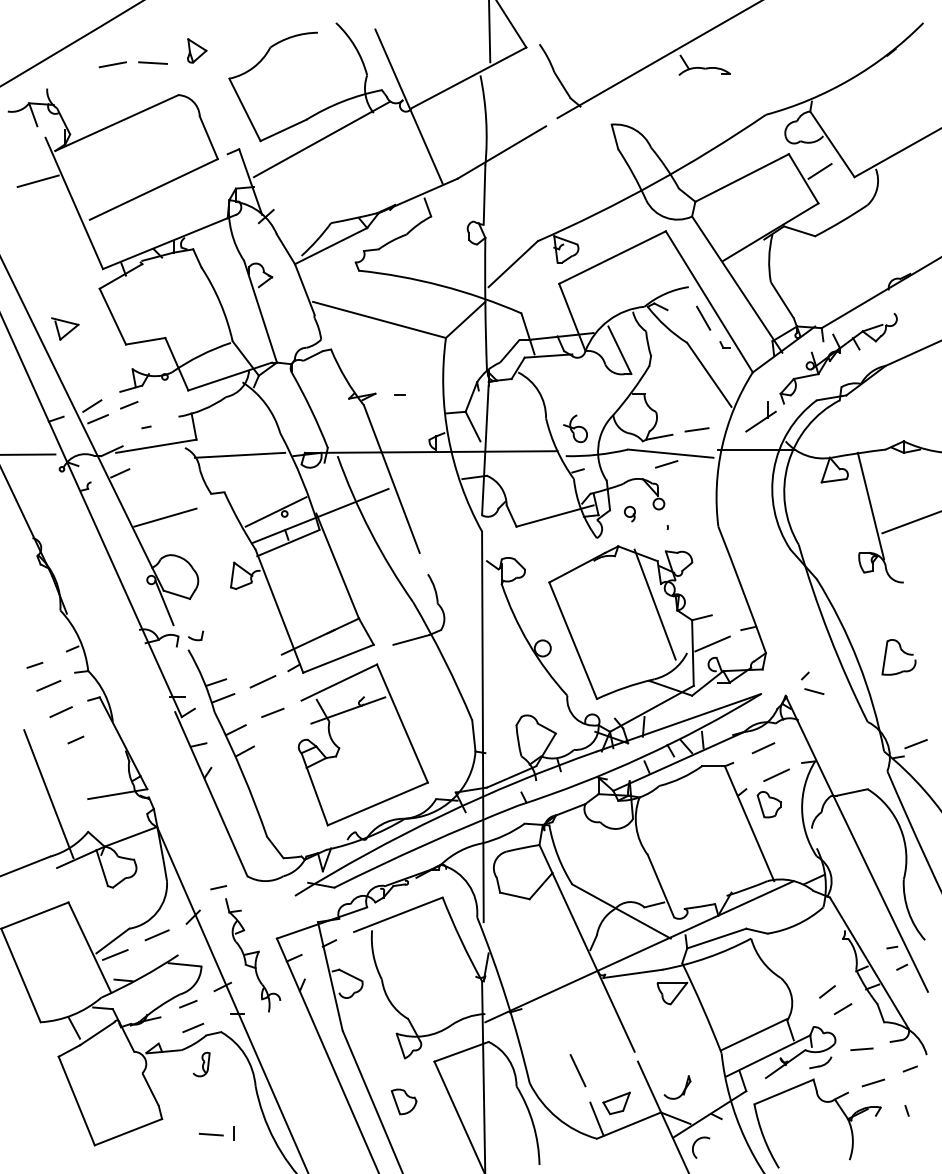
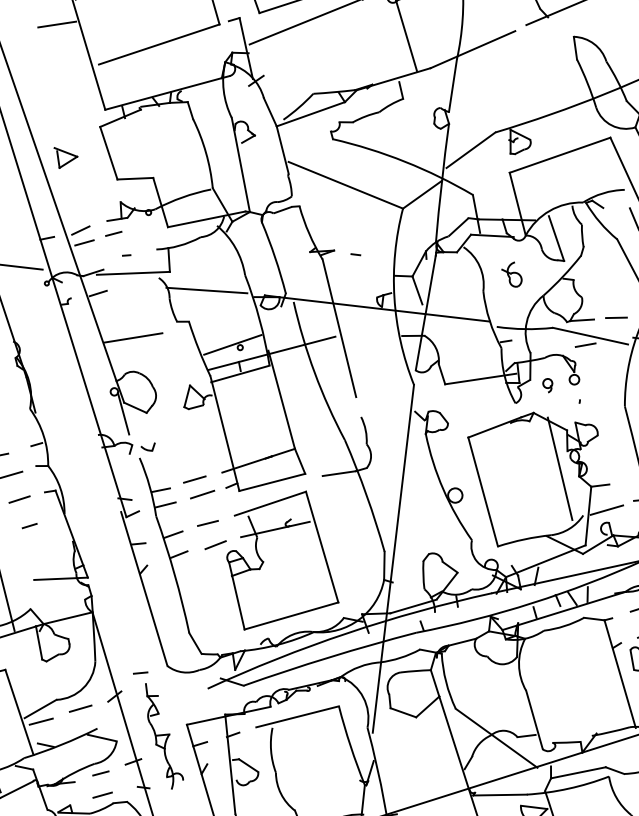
part: (575, 428) -> (512, 273), moved
line: (251, 666) -> (194, 479), added
line: (284, 735) -> (215, 544), added

